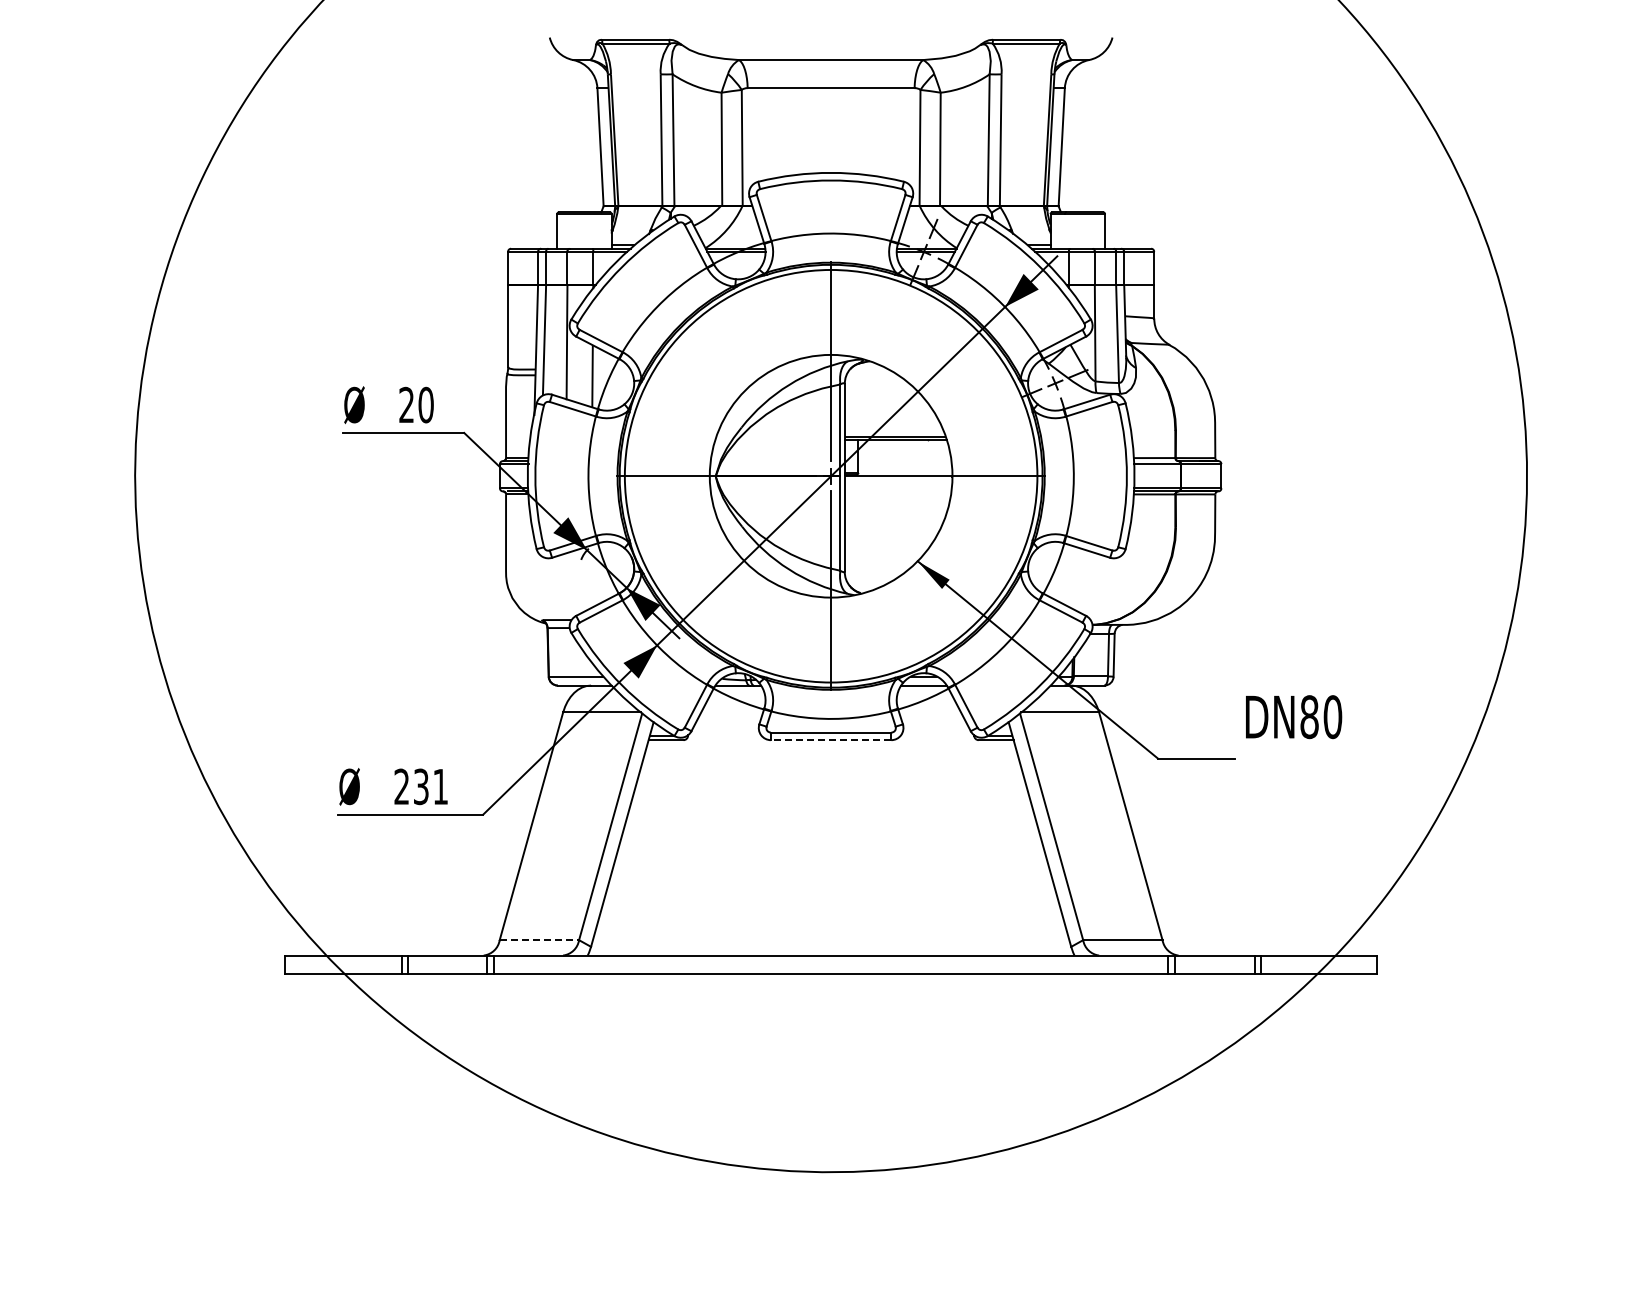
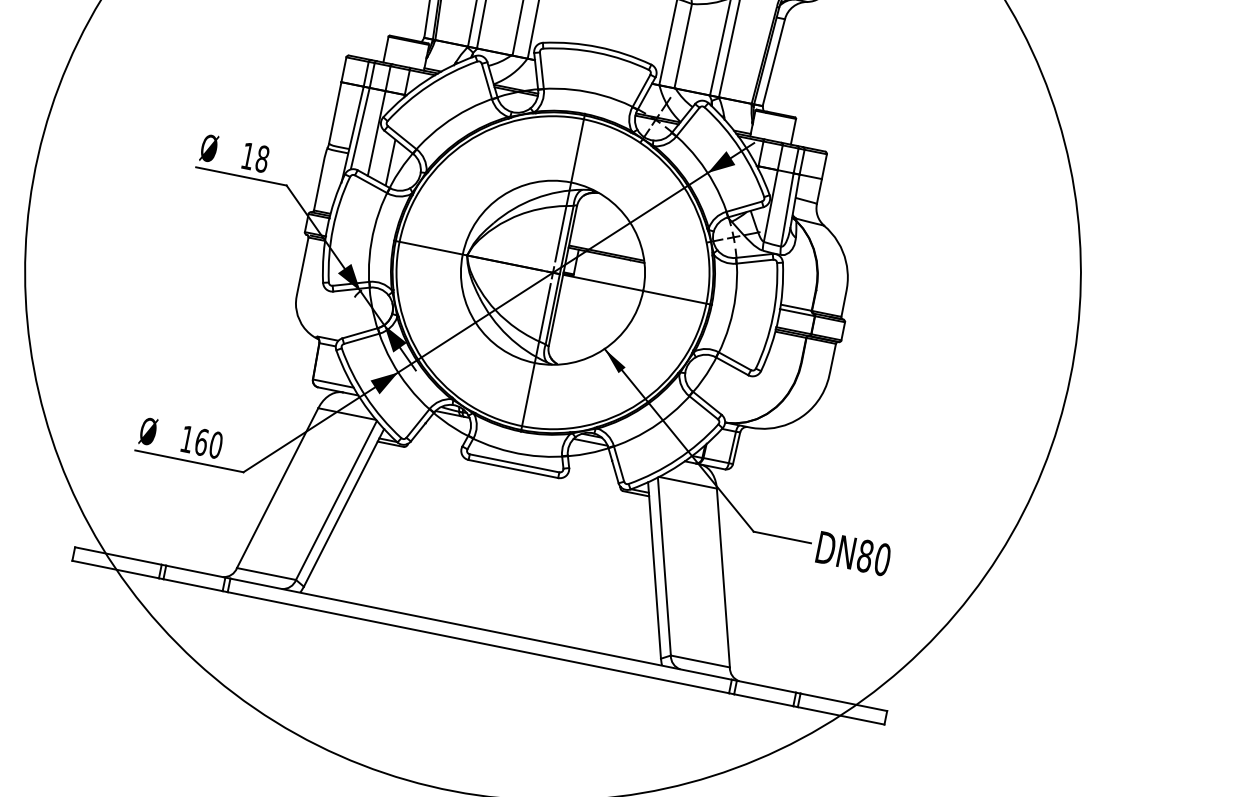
text: (416, 404) -> (255, 157), 20 -> 18
text: (1294, 717) -> (854, 554), moved
line: (830, 740) -> (512, 469), dashed -> solid
text: (421, 786) -> (201, 442), 231 -> 160
line: (539, 940) -> (266, 574), dashed -> solid

